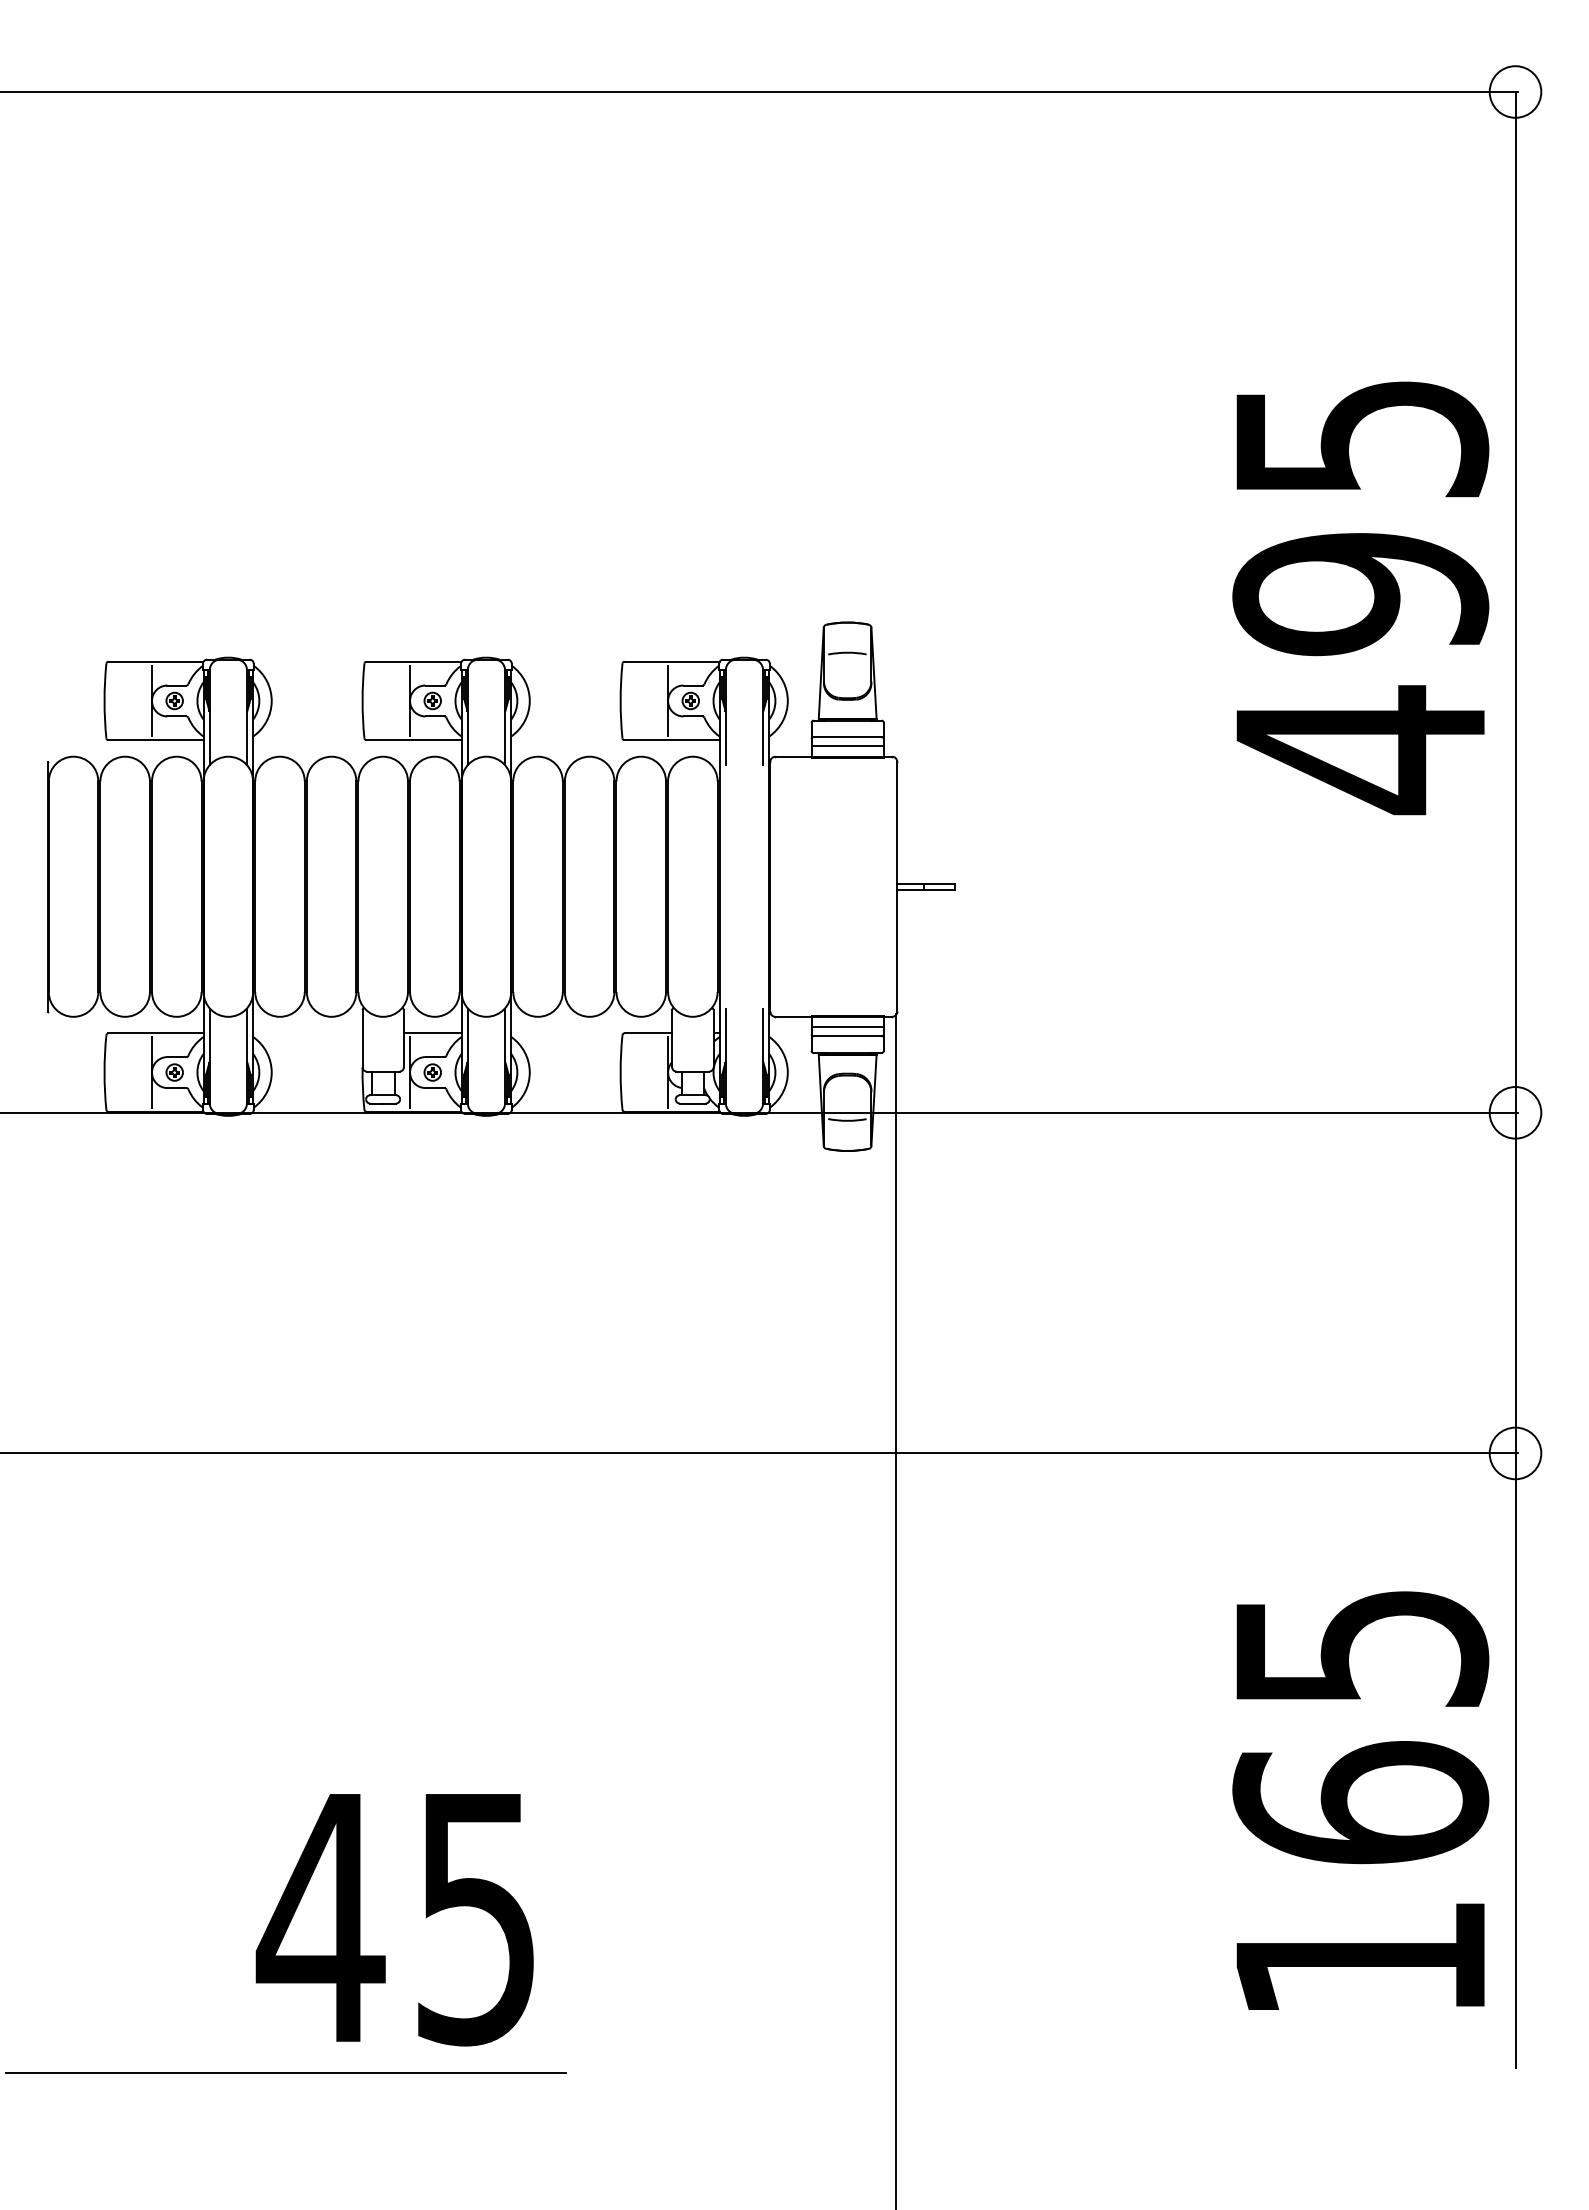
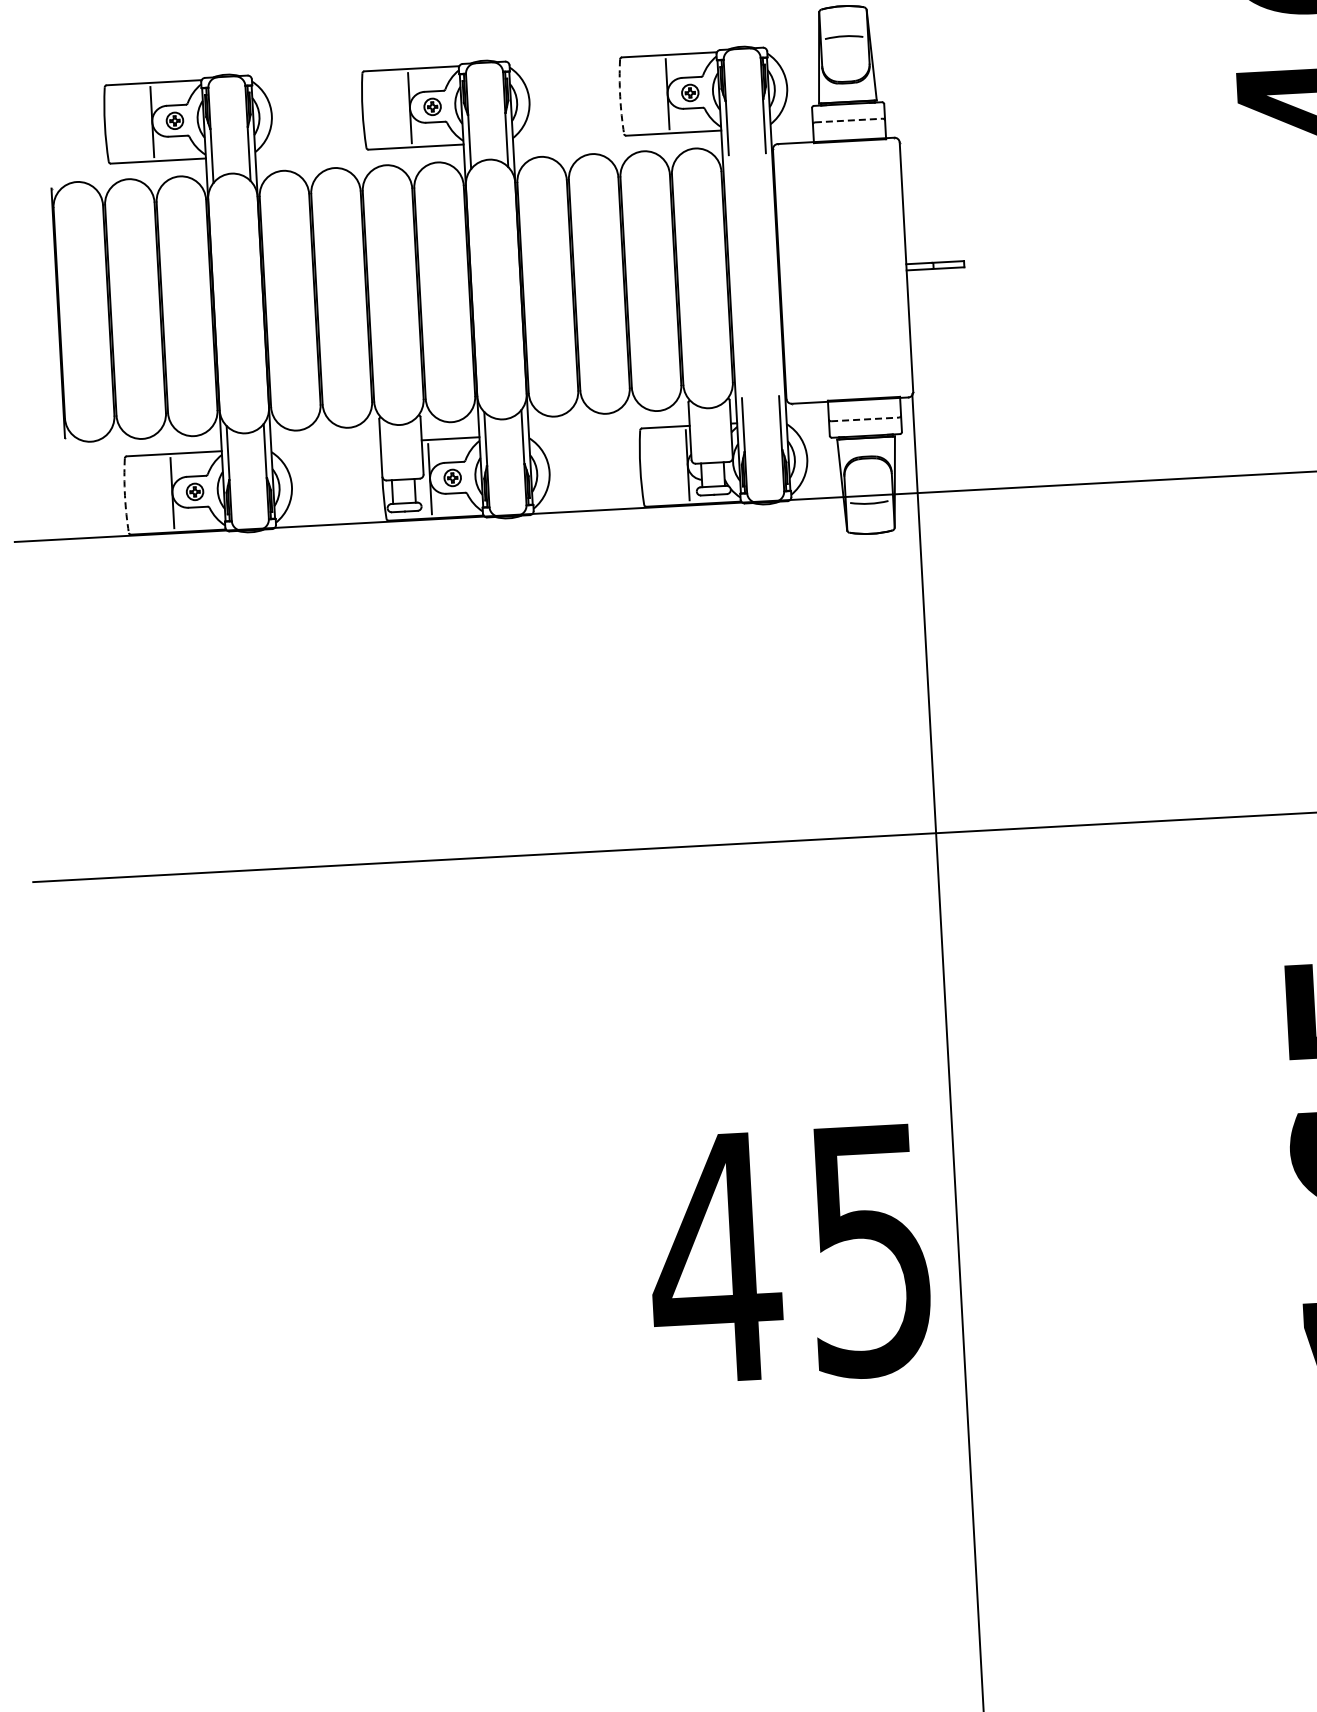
arc: (620, 700) -> (620, 96), solid -> dashed
line: (848, 737) -> (849, 120), solid -> dashed
line: (847, 746) -> (849, 129), removed
line: (847, 1027) -> (864, 410), removed
line: (848, 1036) -> (865, 419), solid -> dashed
arc: (104, 1072) -> (124, 495), solid -> dashed
text: (394, 1920) -> (789, 1256), moved
line: (285, 2072) -> (359, 1484), removed

